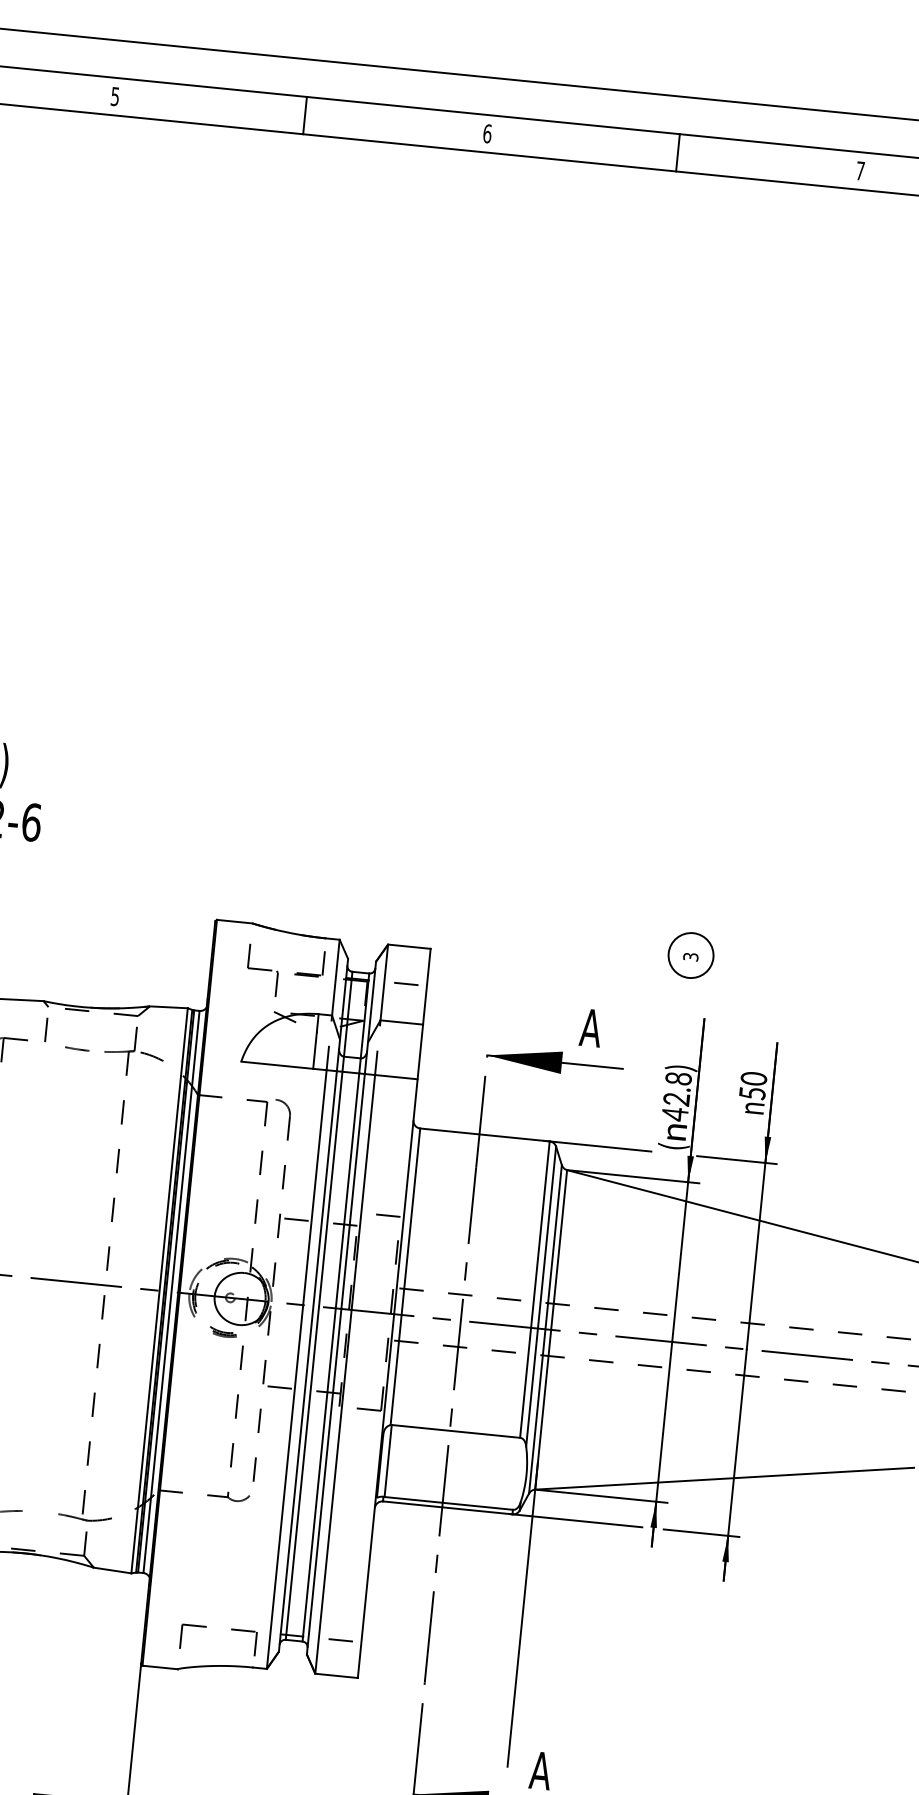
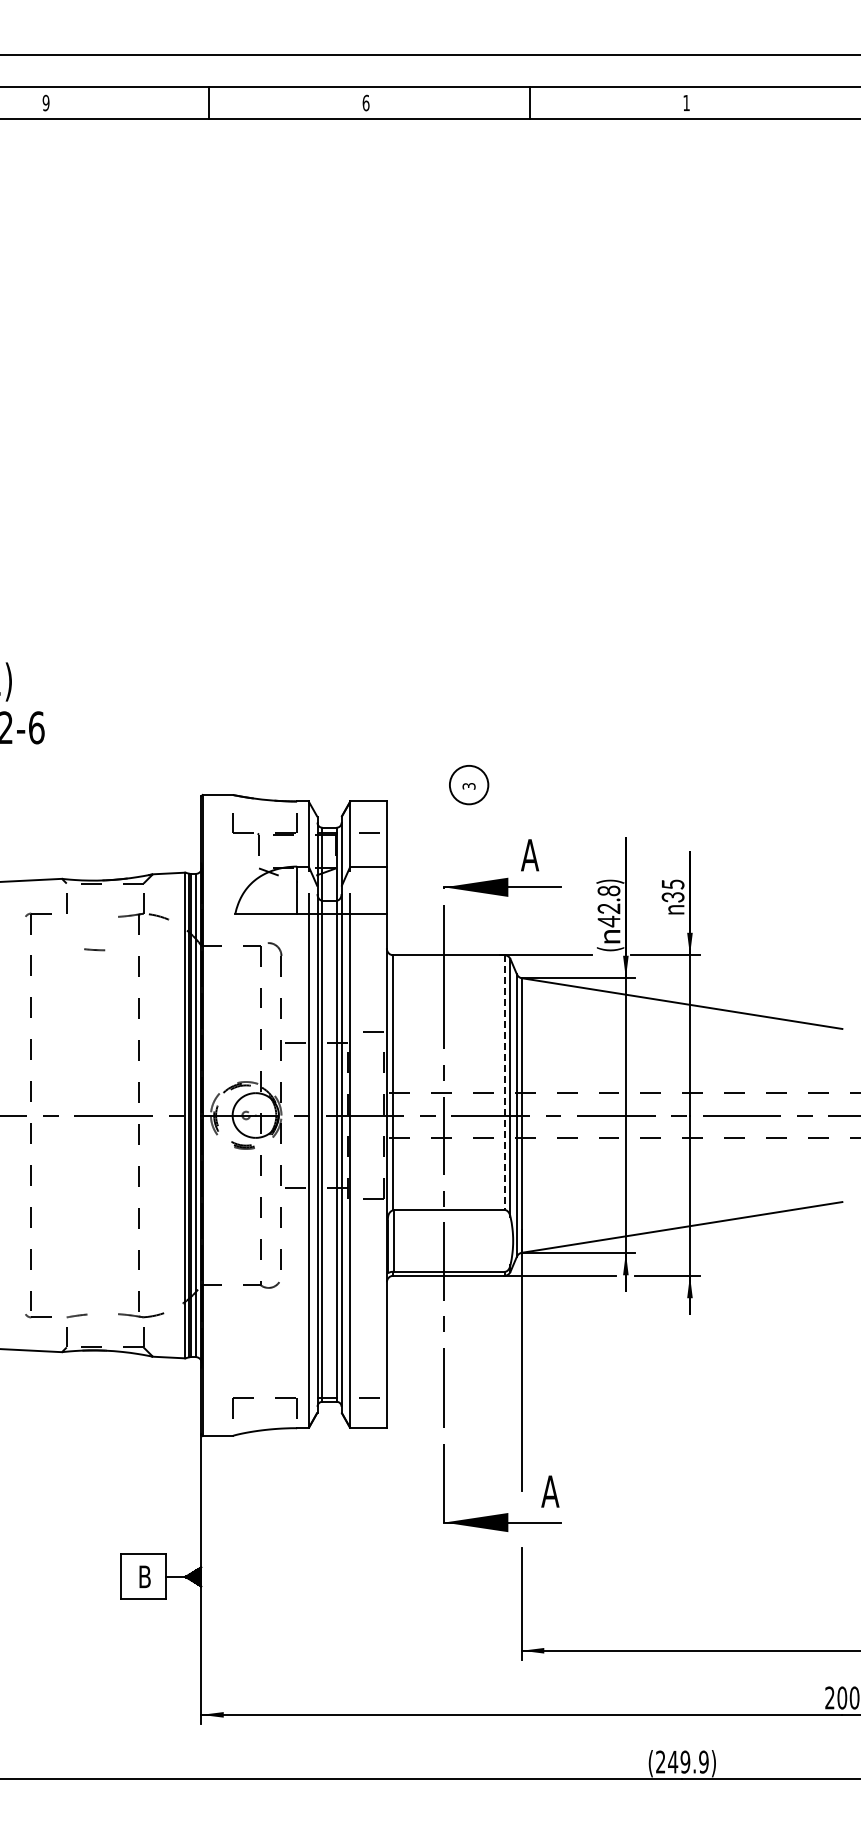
text: (114, 95) -> (45, 102), 5 -> 9
text: (860, 171) -> (686, 103), 7 -> 1
part: (691, 956) -> (469, 785), moved
line: (77, 1048) -> (94, 949), moved
text: (752, 1085) -> (672, 890), 50 -> 35
line: (534, 1290) -> (504, 1083), solid -> dashed

